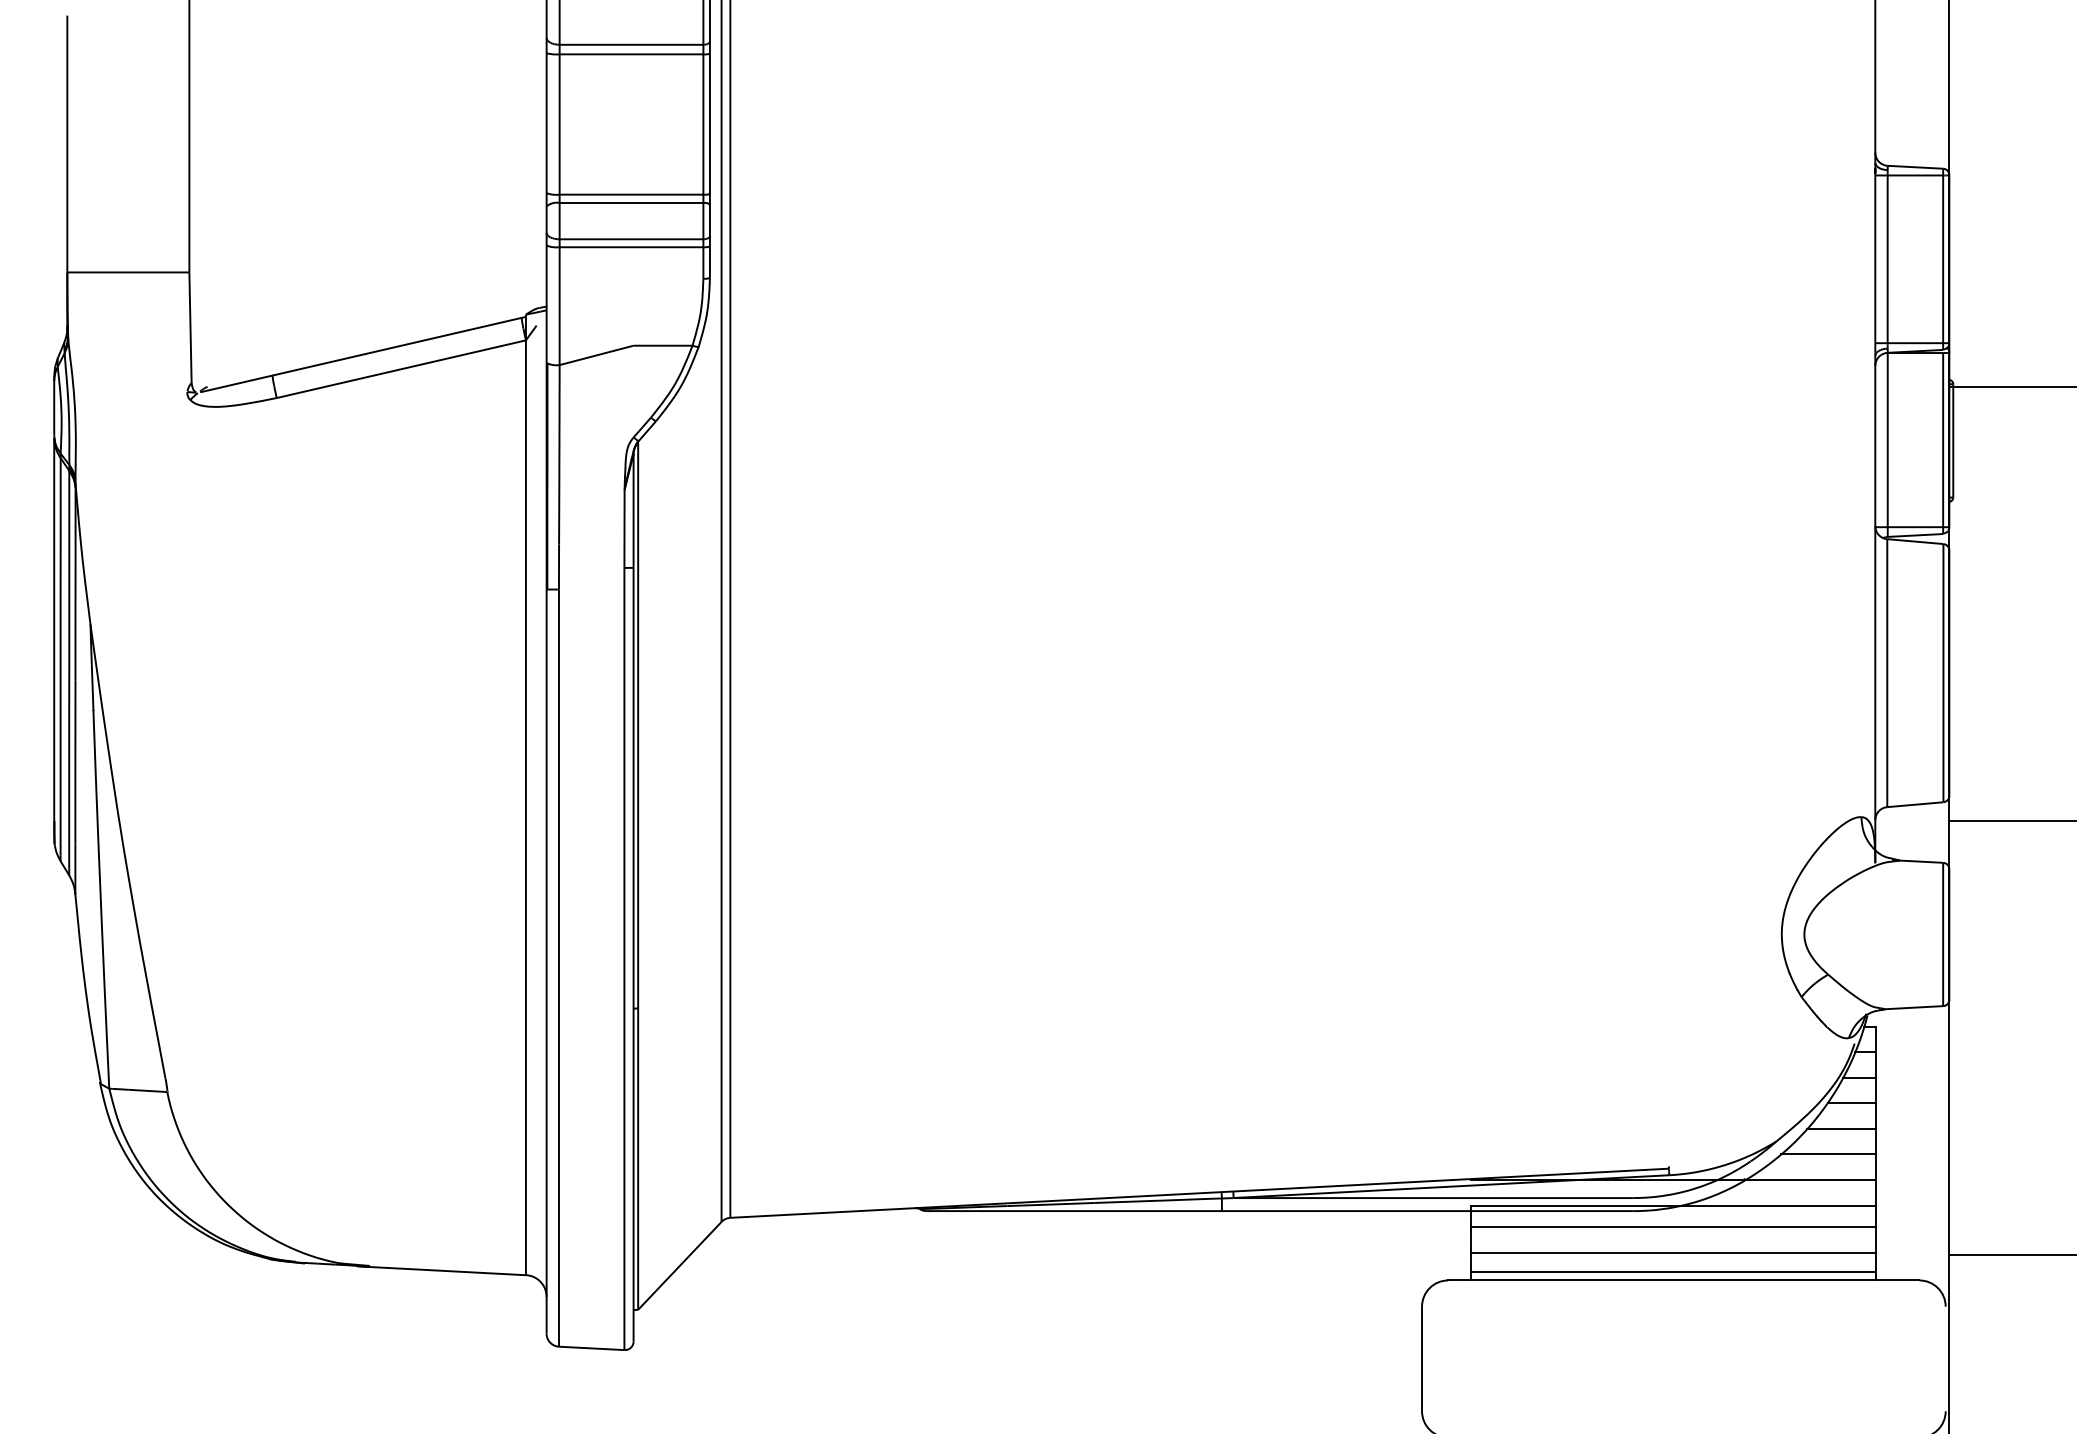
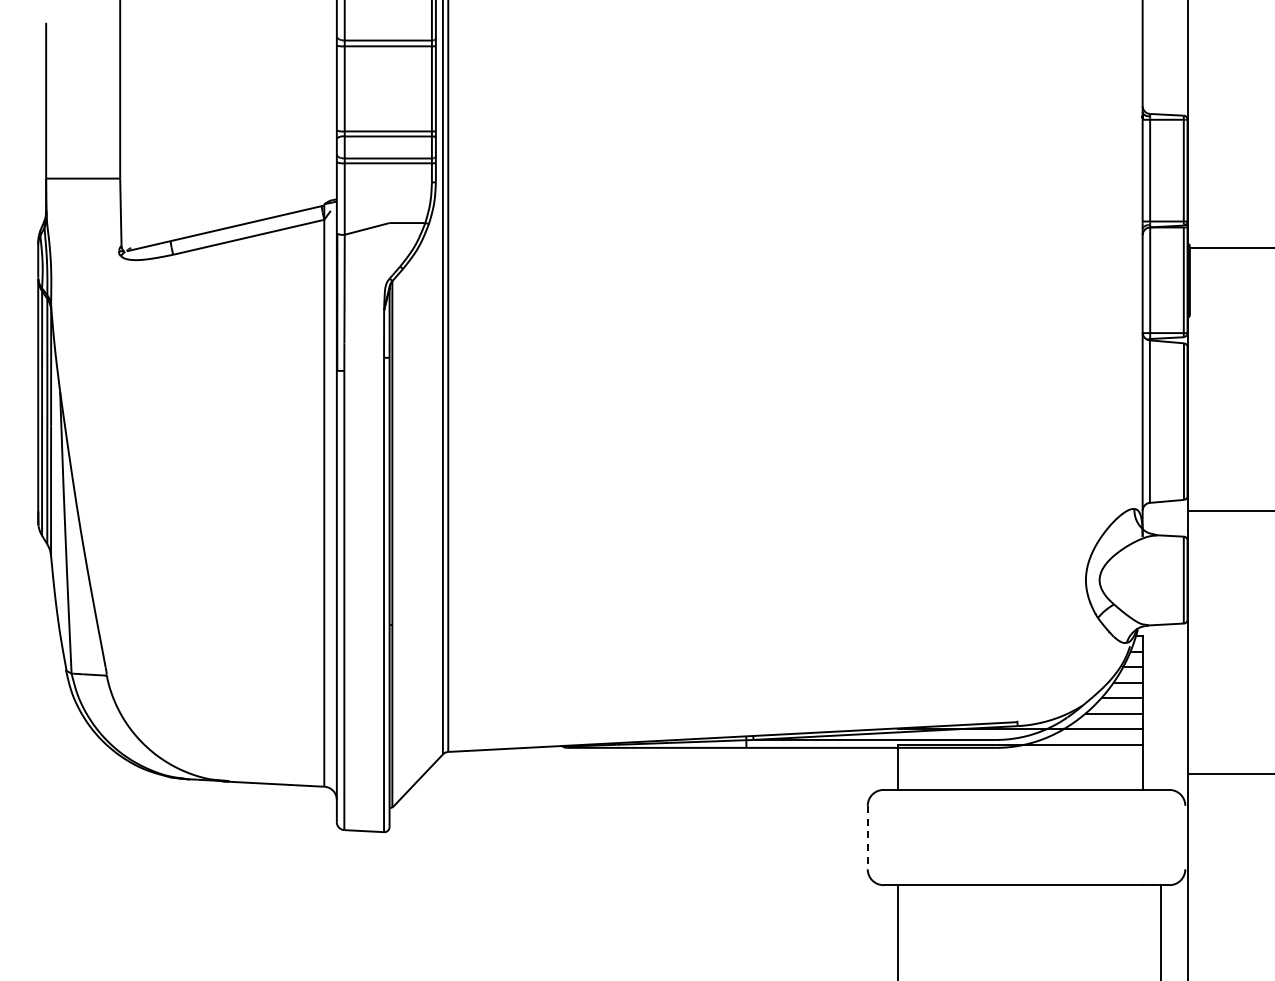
line: (1673, 1226) -> (1020, 757), removed
line: (1673, 1253) -> (1020, 773), removed
line: (1673, 1273) -> (1020, 785), removed
line: (1421, 1358) -> (867, 837), solid -> dashed

